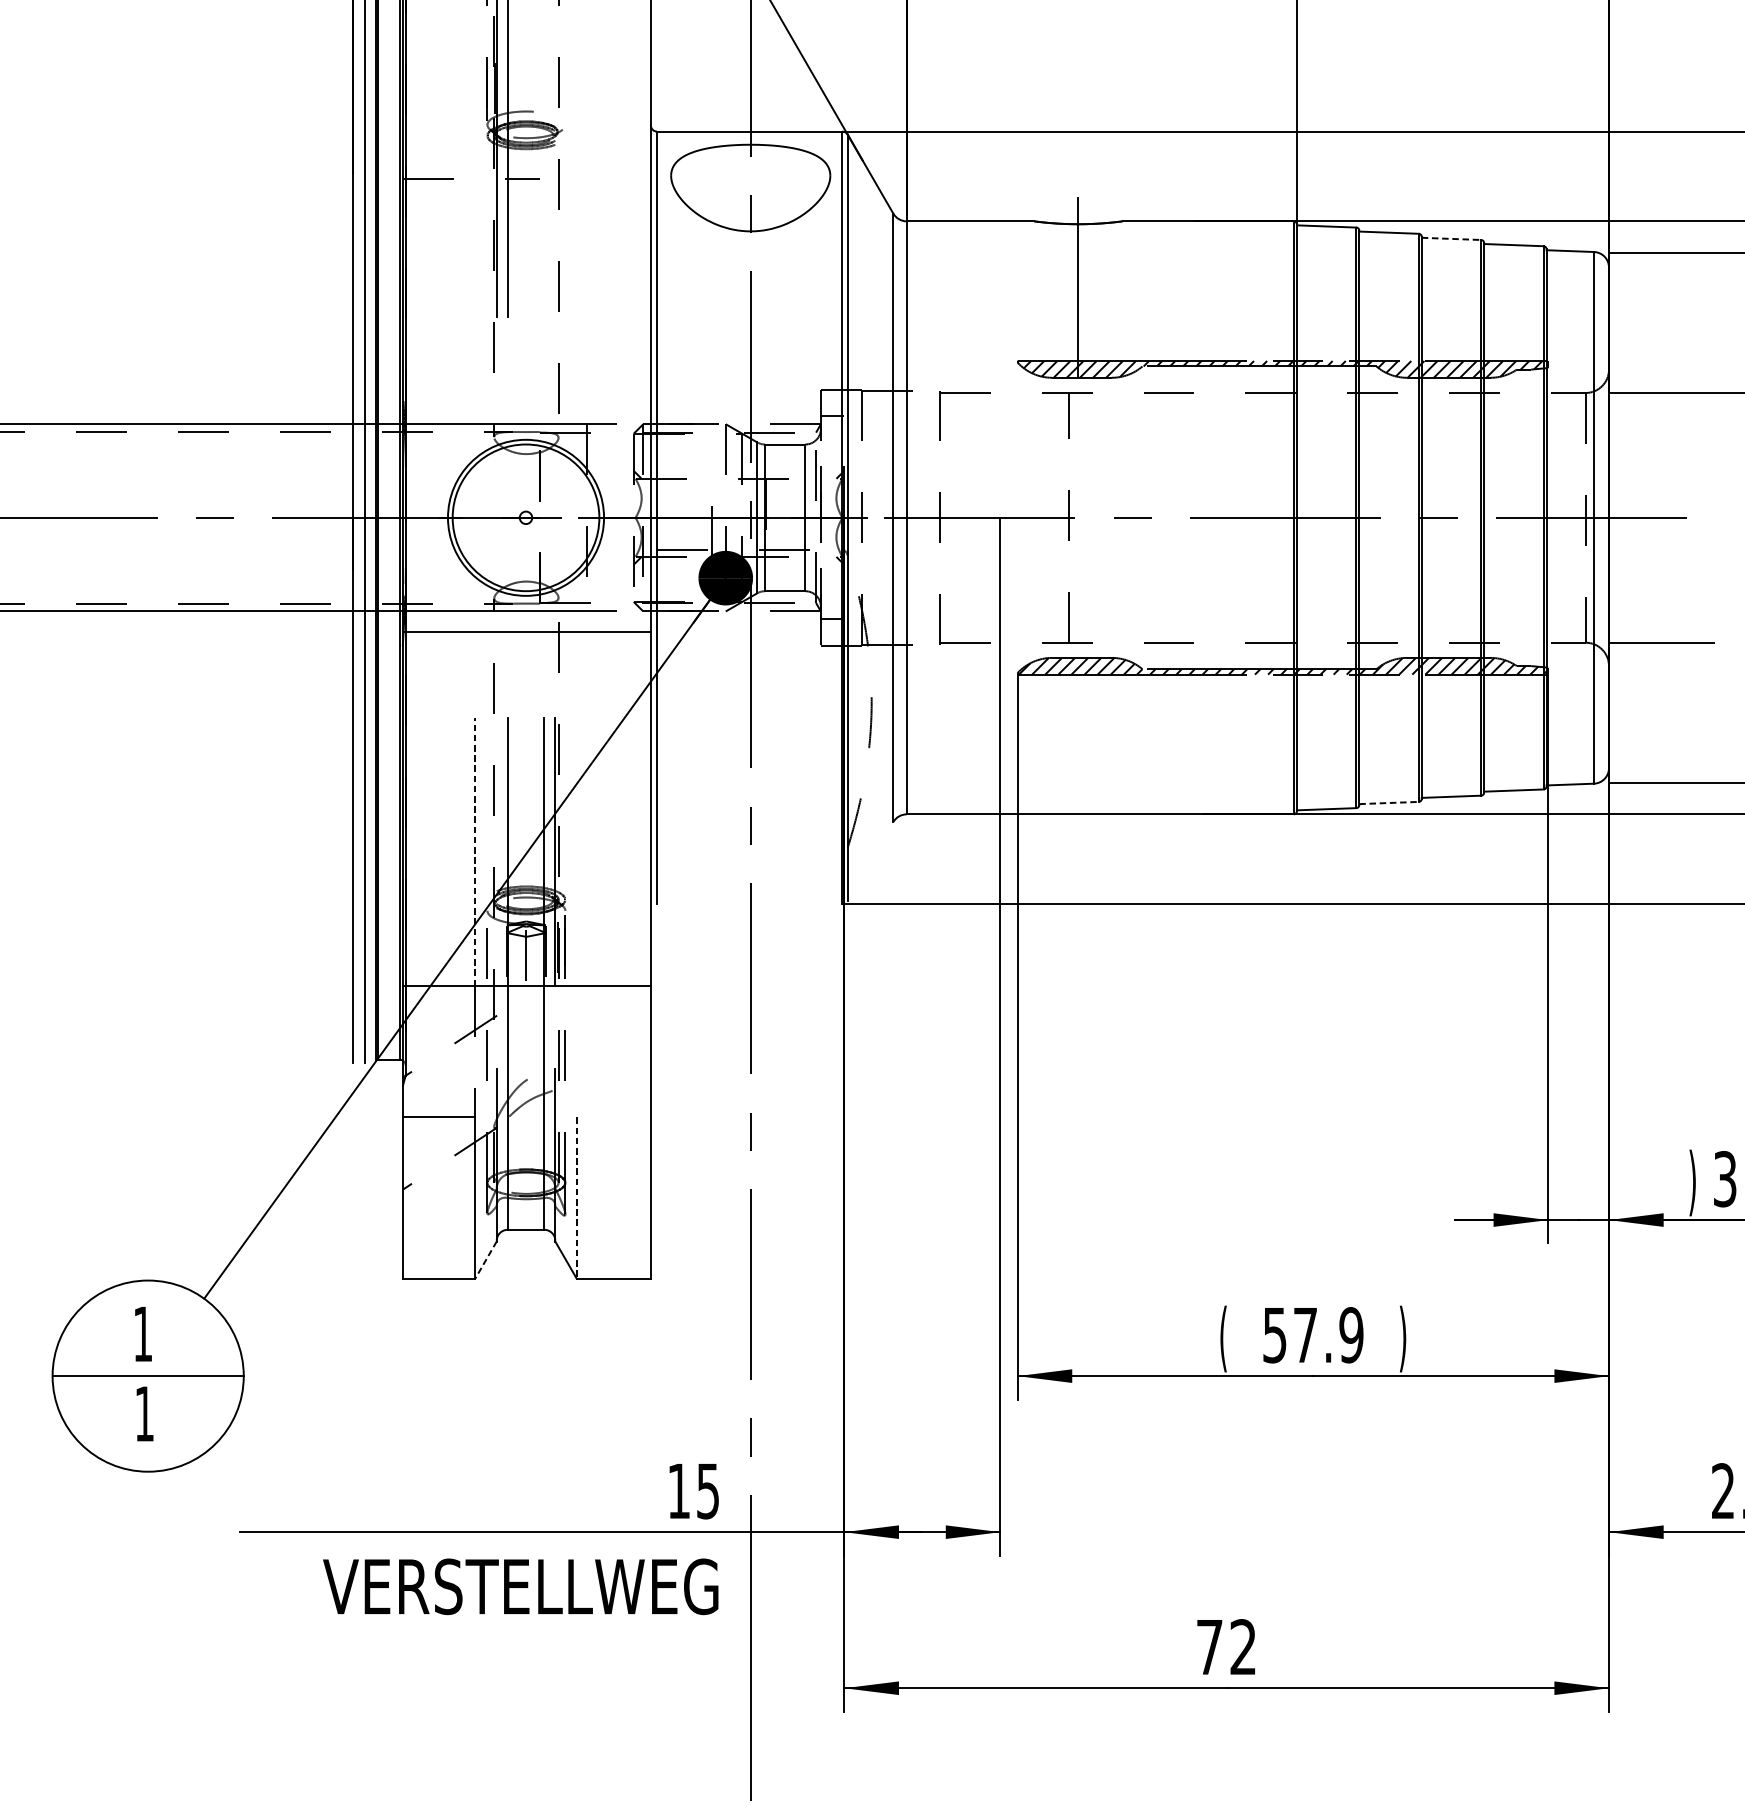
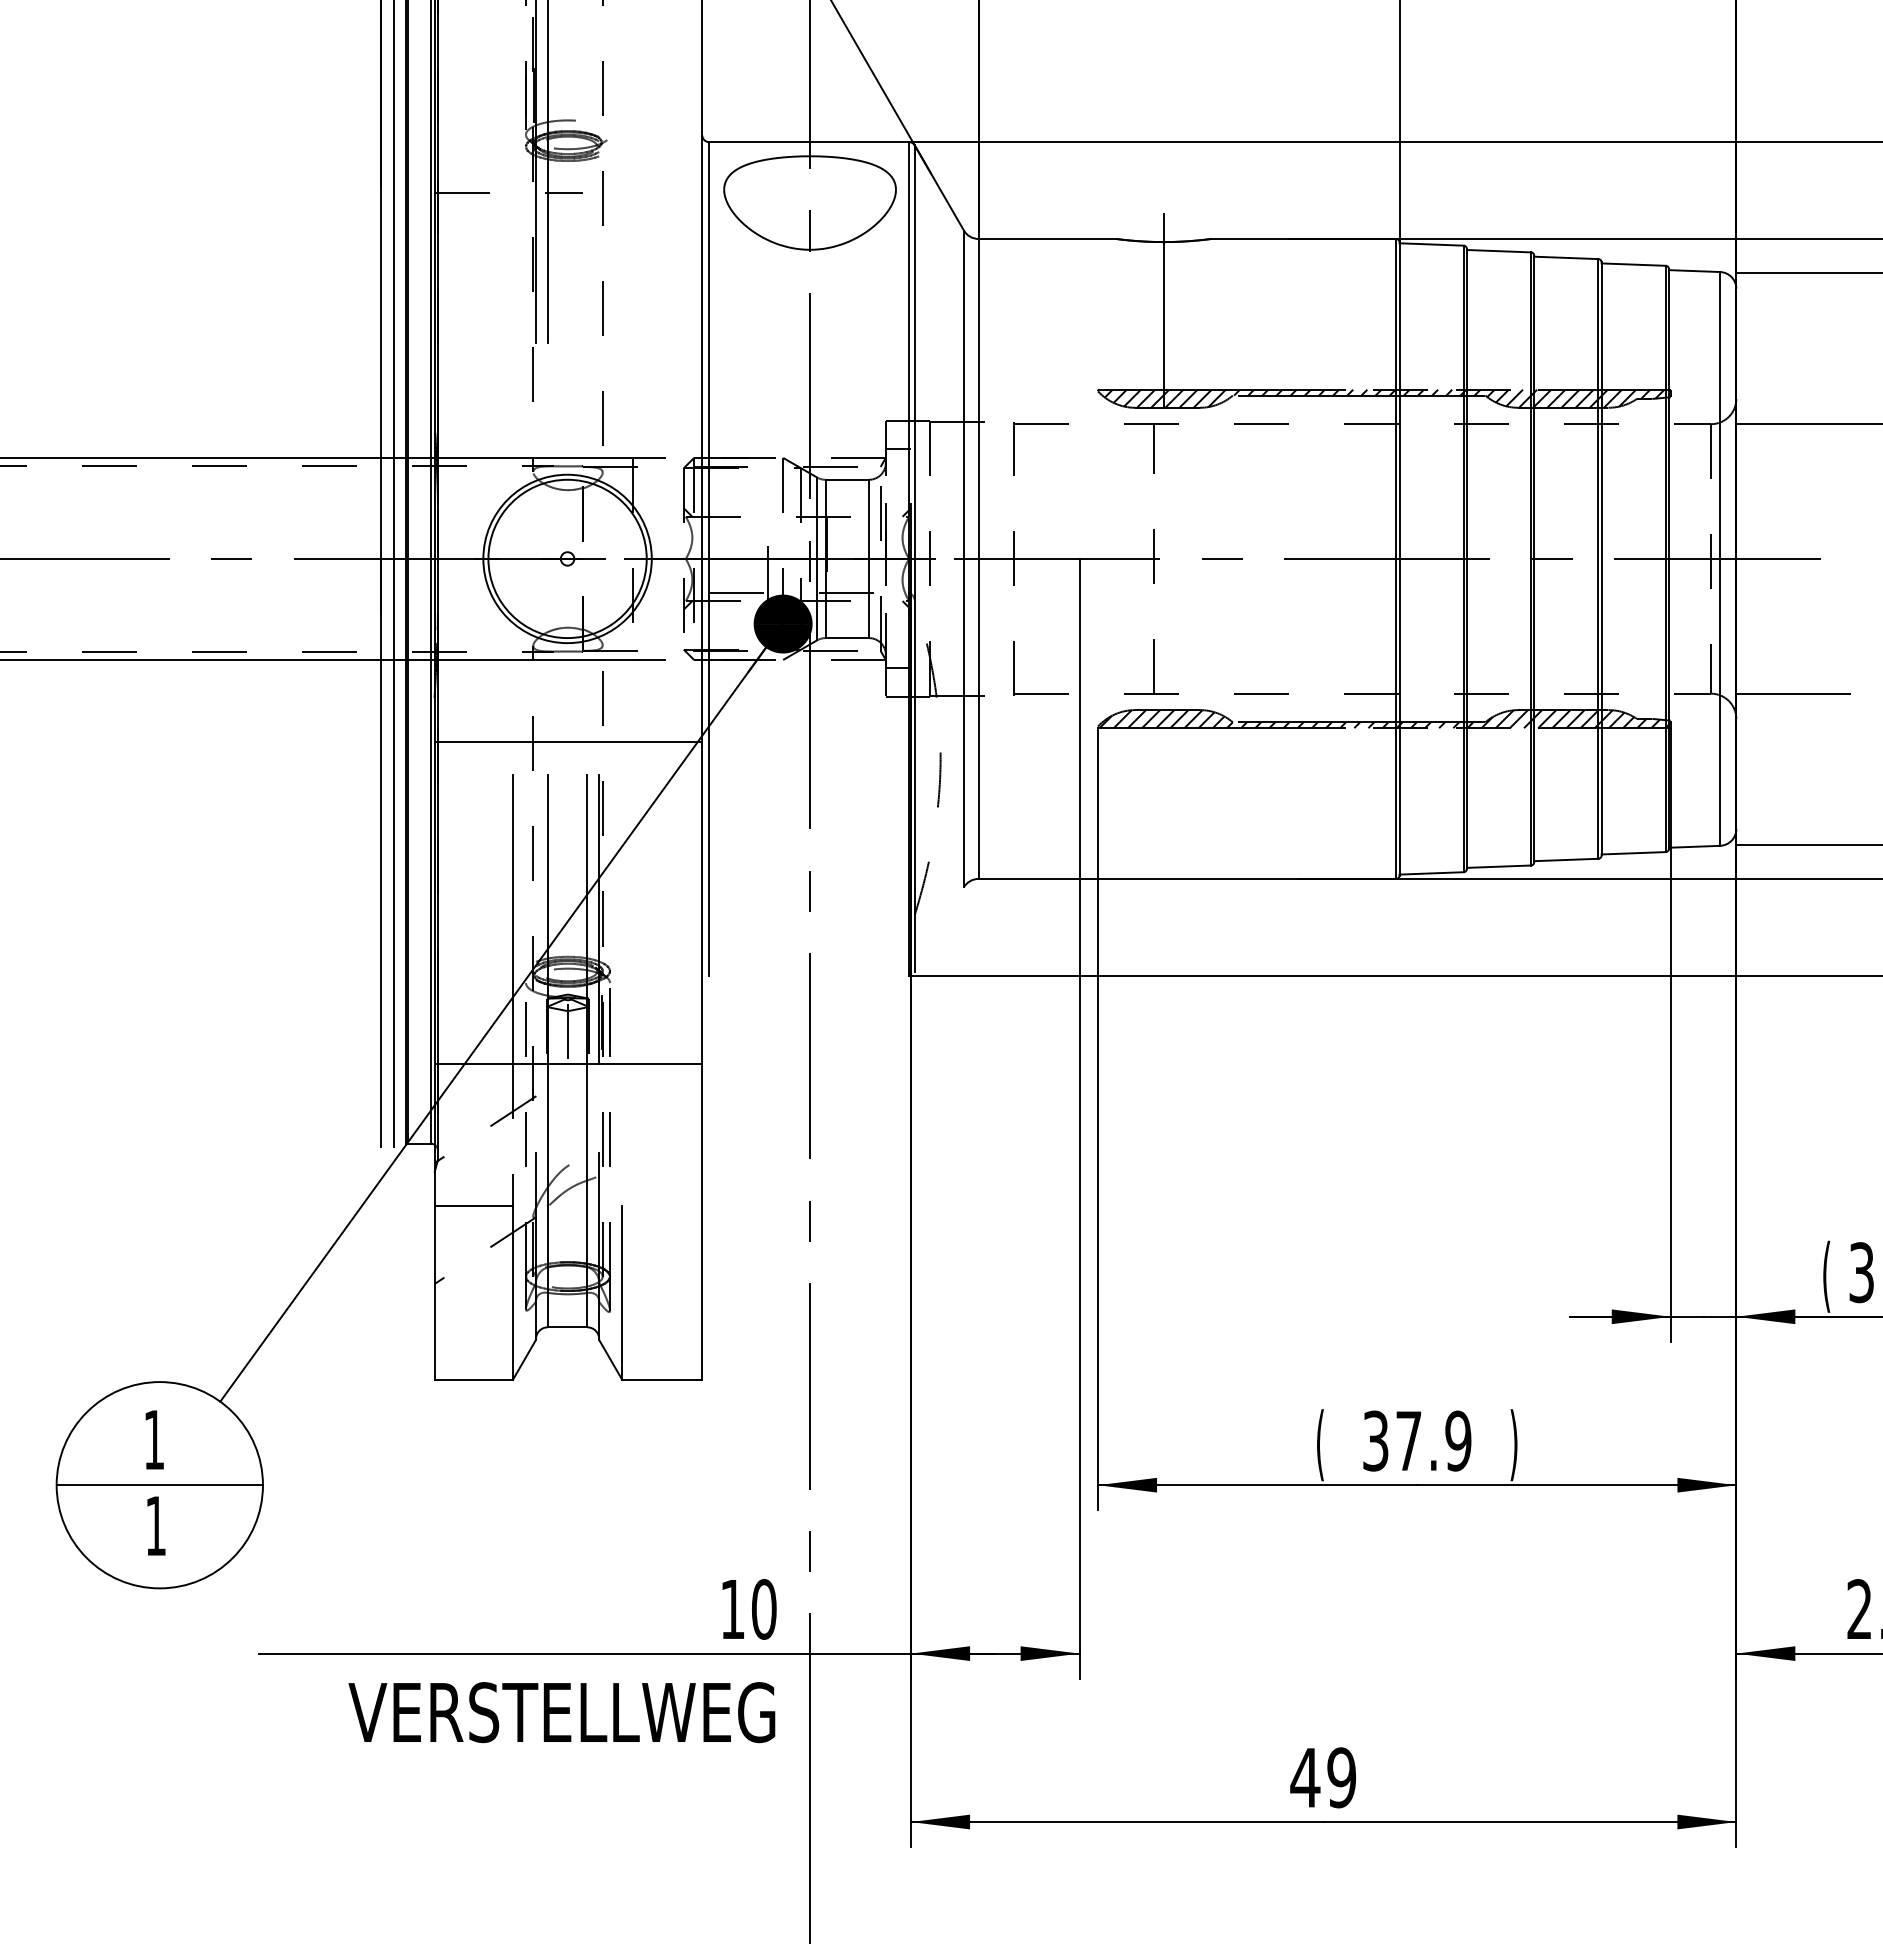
line: (1451, 238) -> (1566, 257), dashed -> solid
line: (526, 632) -> (568, 741), moved
line: (1389, 802) -> (1499, 866), dashed -> solid
line: (474, 851) -> (512, 919), dashed -> solid
text: (1692, 1182) -> (1826, 1276), ) -> (
line: (576, 1198) -> (622, 1293), dashed -> solid
line: (486, 1260) -> (524, 1360), dashed -> solid
text: (1274, 1334) -> (1375, 1440), 57.9 -> 37.9
text: (707, 1490) -> (763, 1608), 15 -> 10
text: (1226, 1646) -> (1323, 1777), 72 -> 49

